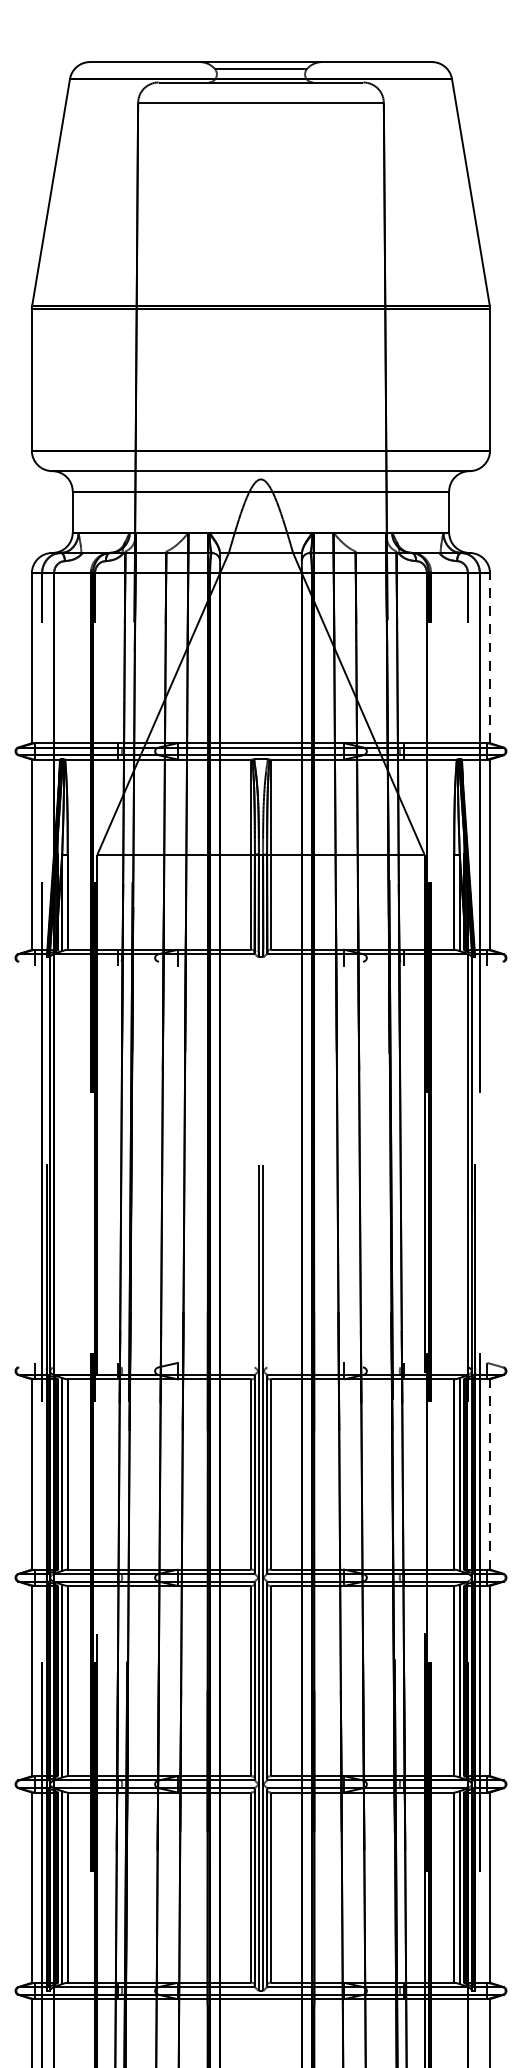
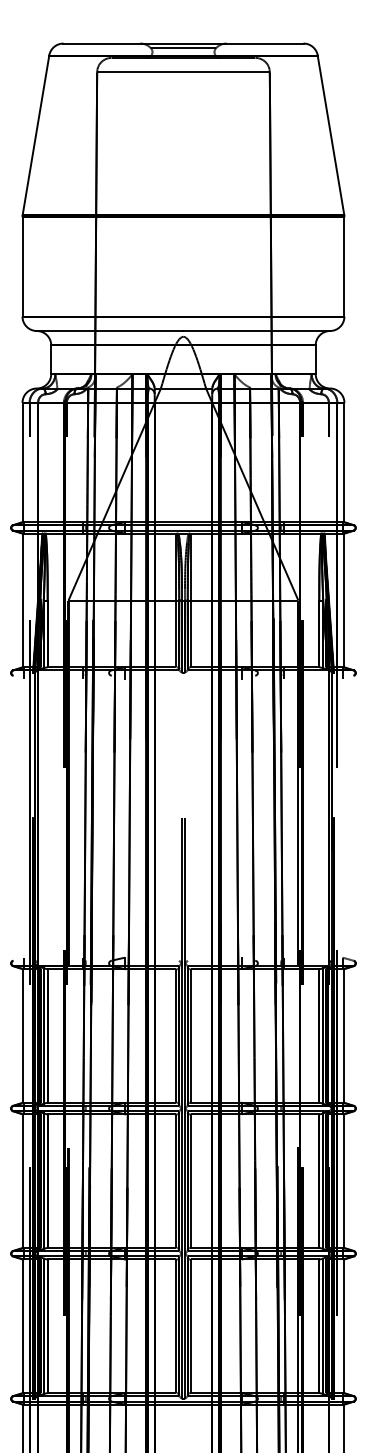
line: (490, 658) -> (344, 462), dashed -> solid
line: (490, 1475) -> (344, 1036), dashed -> solid

